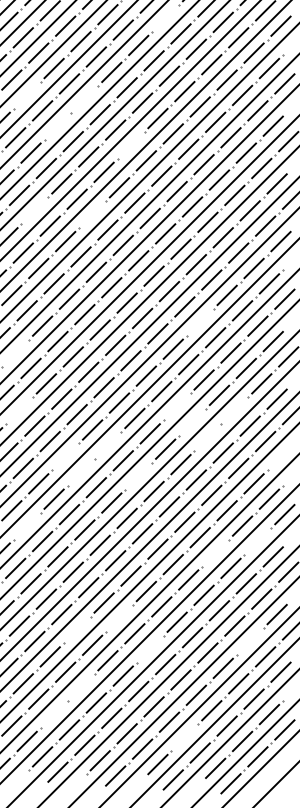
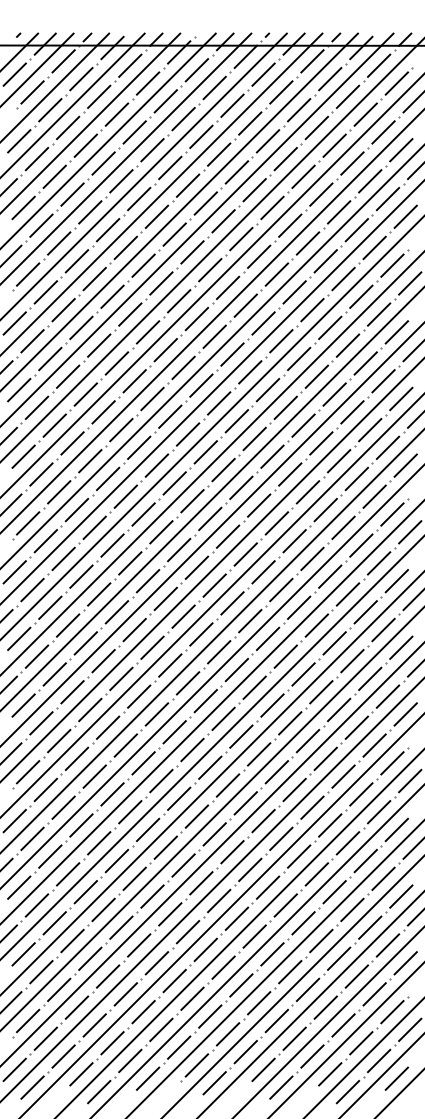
line: (165, 18) -> (272, 207), added
line: (27, 95) -> (112, 296), added
line: (85, 99) -> (179, 301), added
line: (57, 126) -> (147, 332), added
line: (131, 145) -> (232, 354), added
line: (34, 210) -> (121, 429), added
line: (92, 214) -> (187, 434), added
line: (200, 321) -> (312, 558), added
line: (15, 353) -> (99, 594), added
line: (176, 406) -> (285, 656), added
line: (19, 411) -> (103, 661), added
line: (234, 411) -> (352, 661), added
line: (192, 422) -> (303, 674), added
line: (208, 437) -> (321, 692), added
line: (107, 445) -> (205, 701), added
line: (65, 456) -> (156, 714), added
line: (280, 456) -> (405, 714), added
line: (80, 472) -> (174, 732), added
line: (138, 476) -> (241, 736), added
line: (27, 526) -> (112, 794), added
line: (258, 541) -> (379, 812), added
line: (215, 553) -> (330, 825), added
line: (119, 617) -> (219, 900), added
line: (77, 630) -> (170, 914), added
line: (250, 641) -> (370, 927), added
line: (150, 649) -> (254, 936), added
line: (80, 687) -> (174, 980), added
line: (54, 714) -> (143, 1012), added
line: (184, 737) -> (294, 1038), added
line: (272, 772) -> (396, 1078), added
line: (15, 783) -> (99, 1091), added

